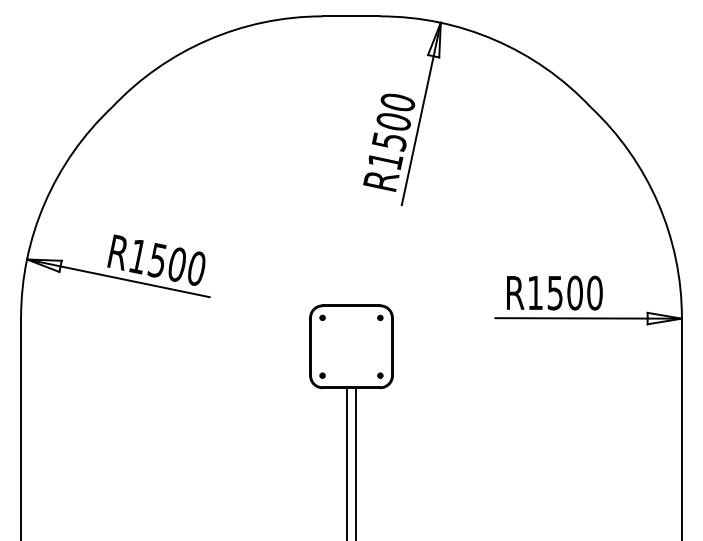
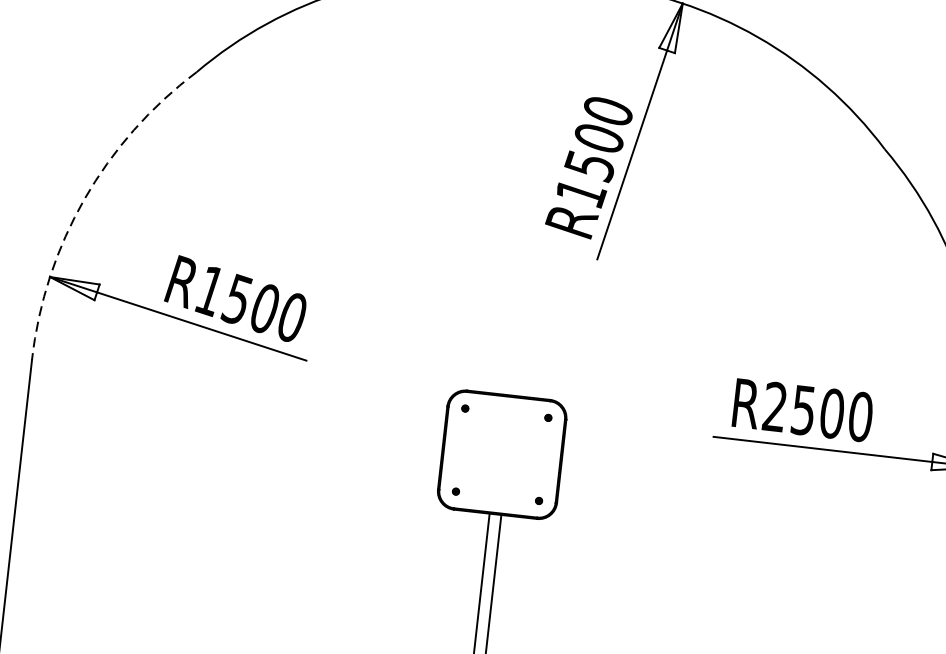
arc: (44, 203) -> (84, 199), solid -> dashed
text: (534, 292) -> (773, 406), R1500 -> R2500

